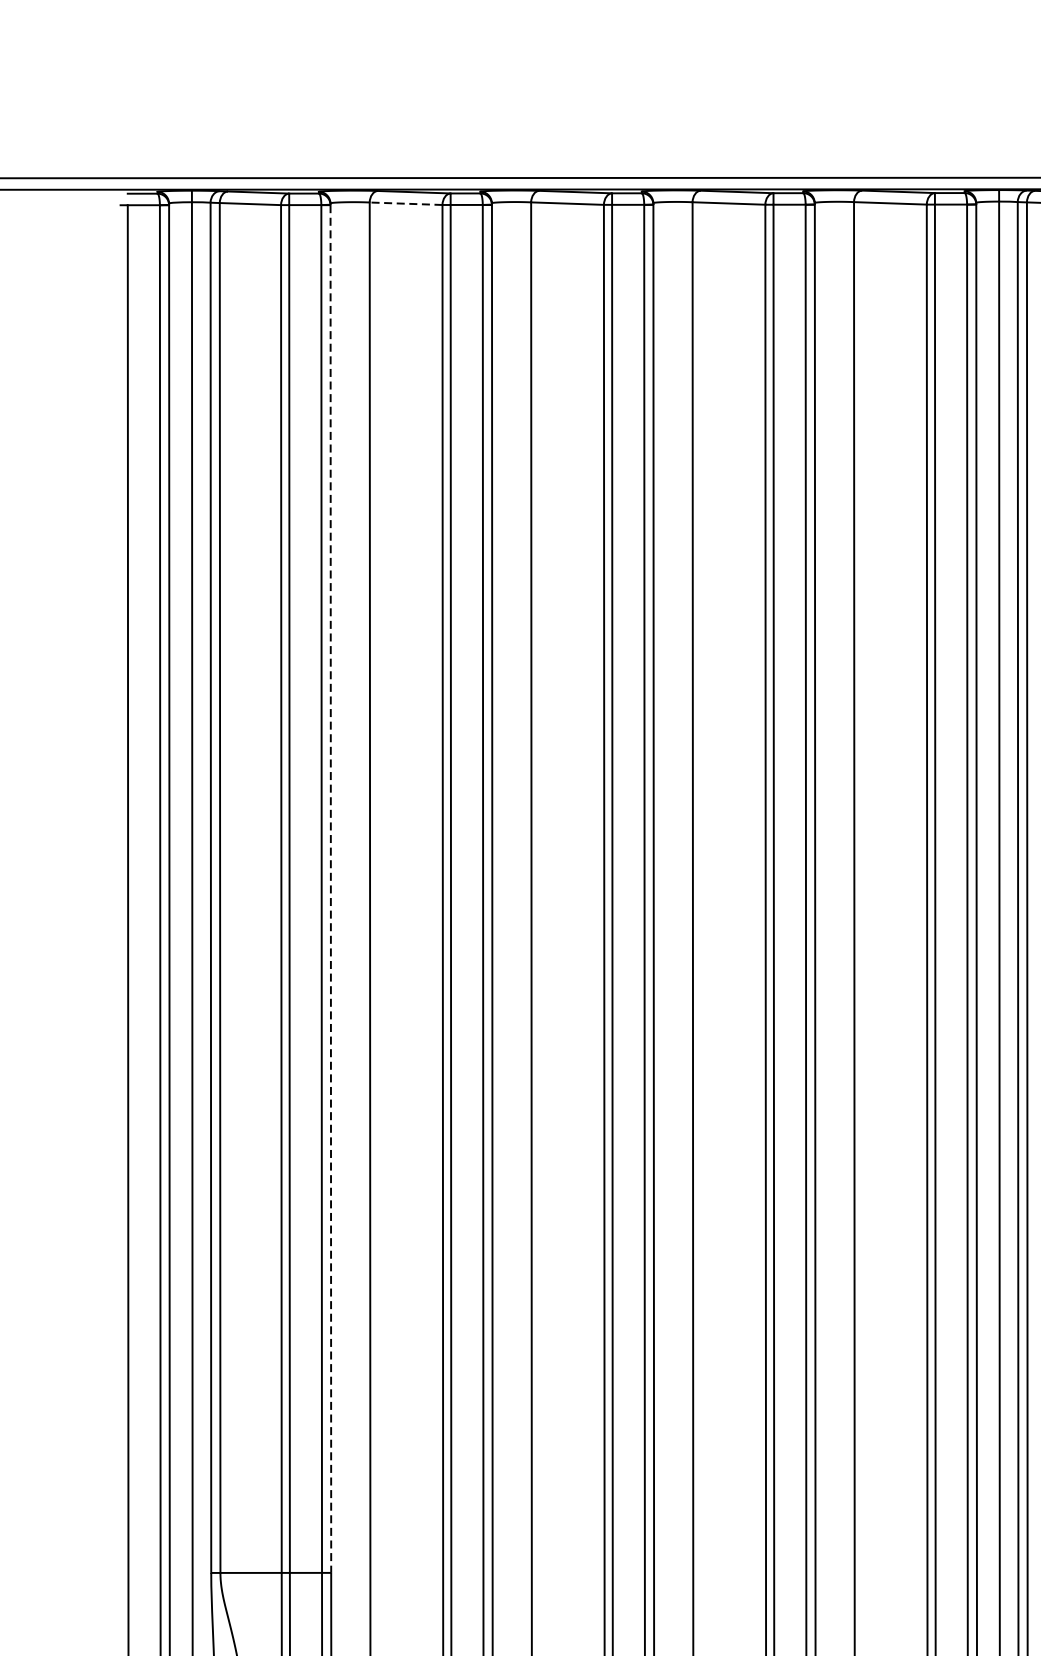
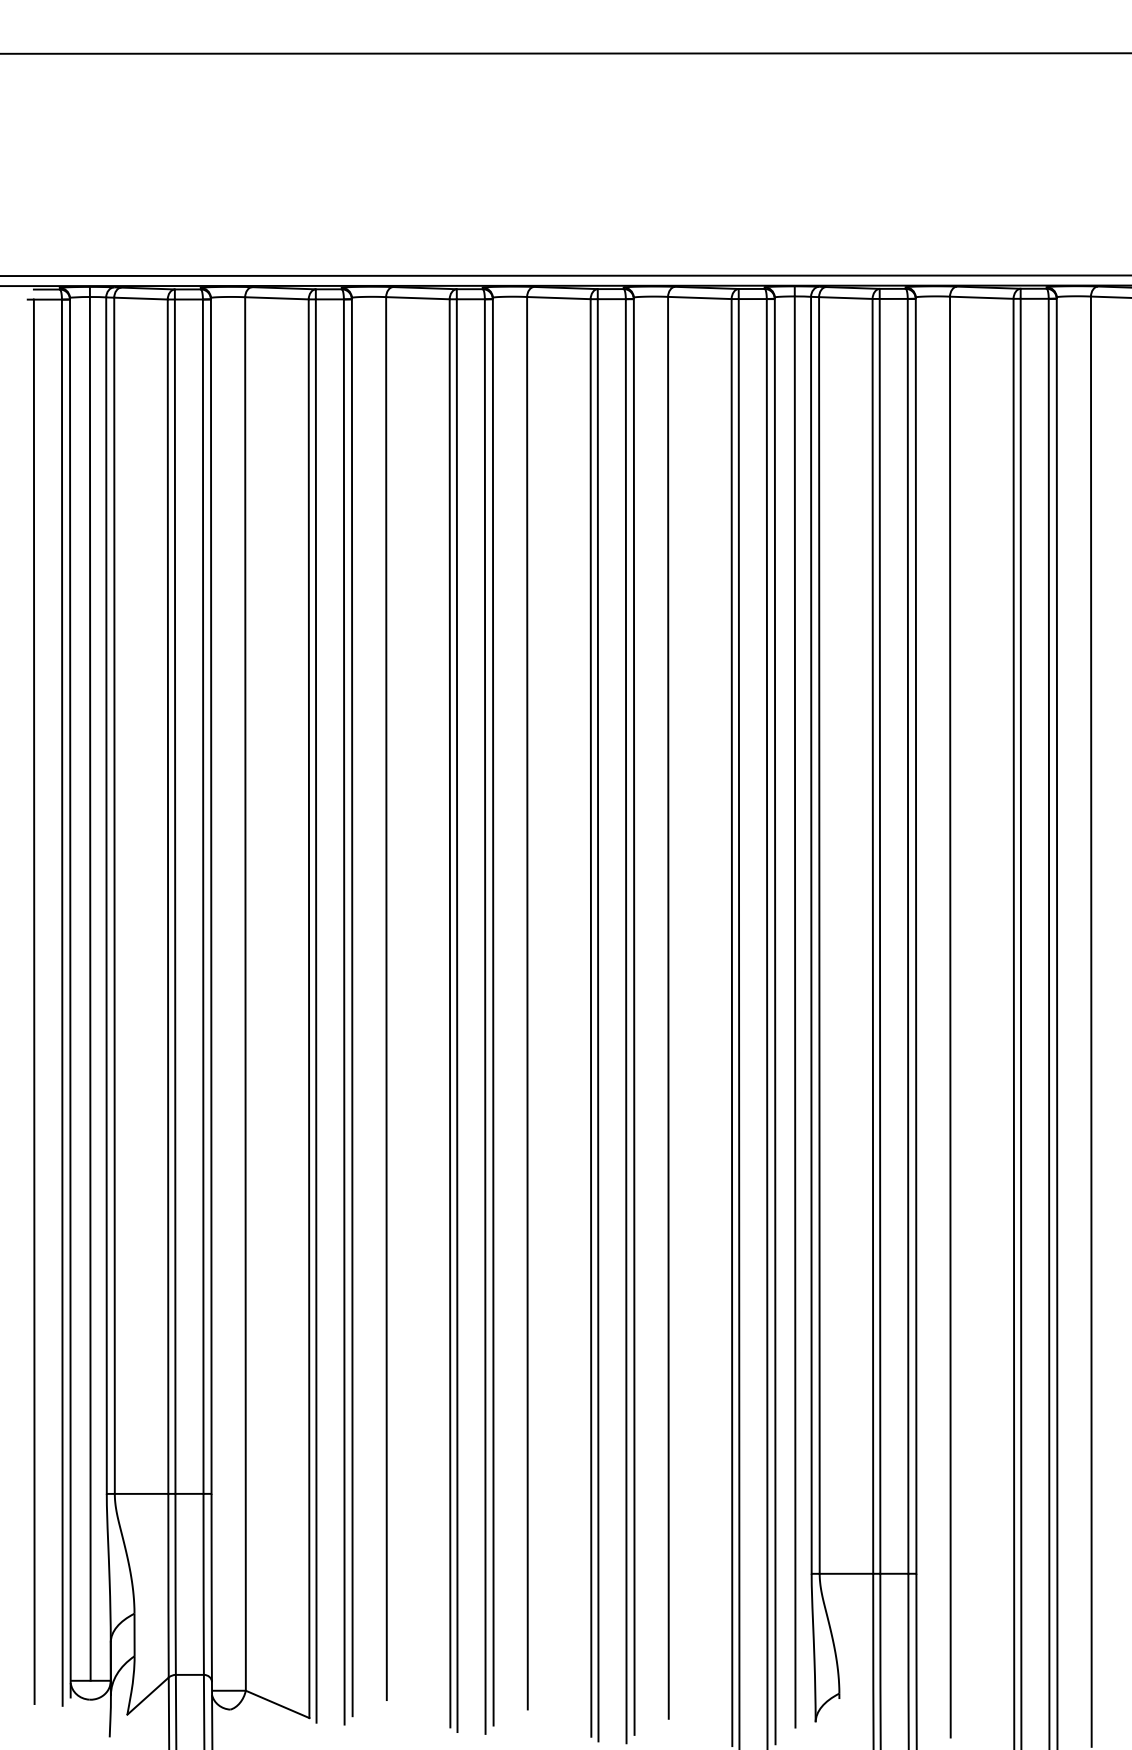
line: (405, 203) -> (276, 298), dashed -> solid
line: (331, 889) -> (211, 897), dashed -> solid

